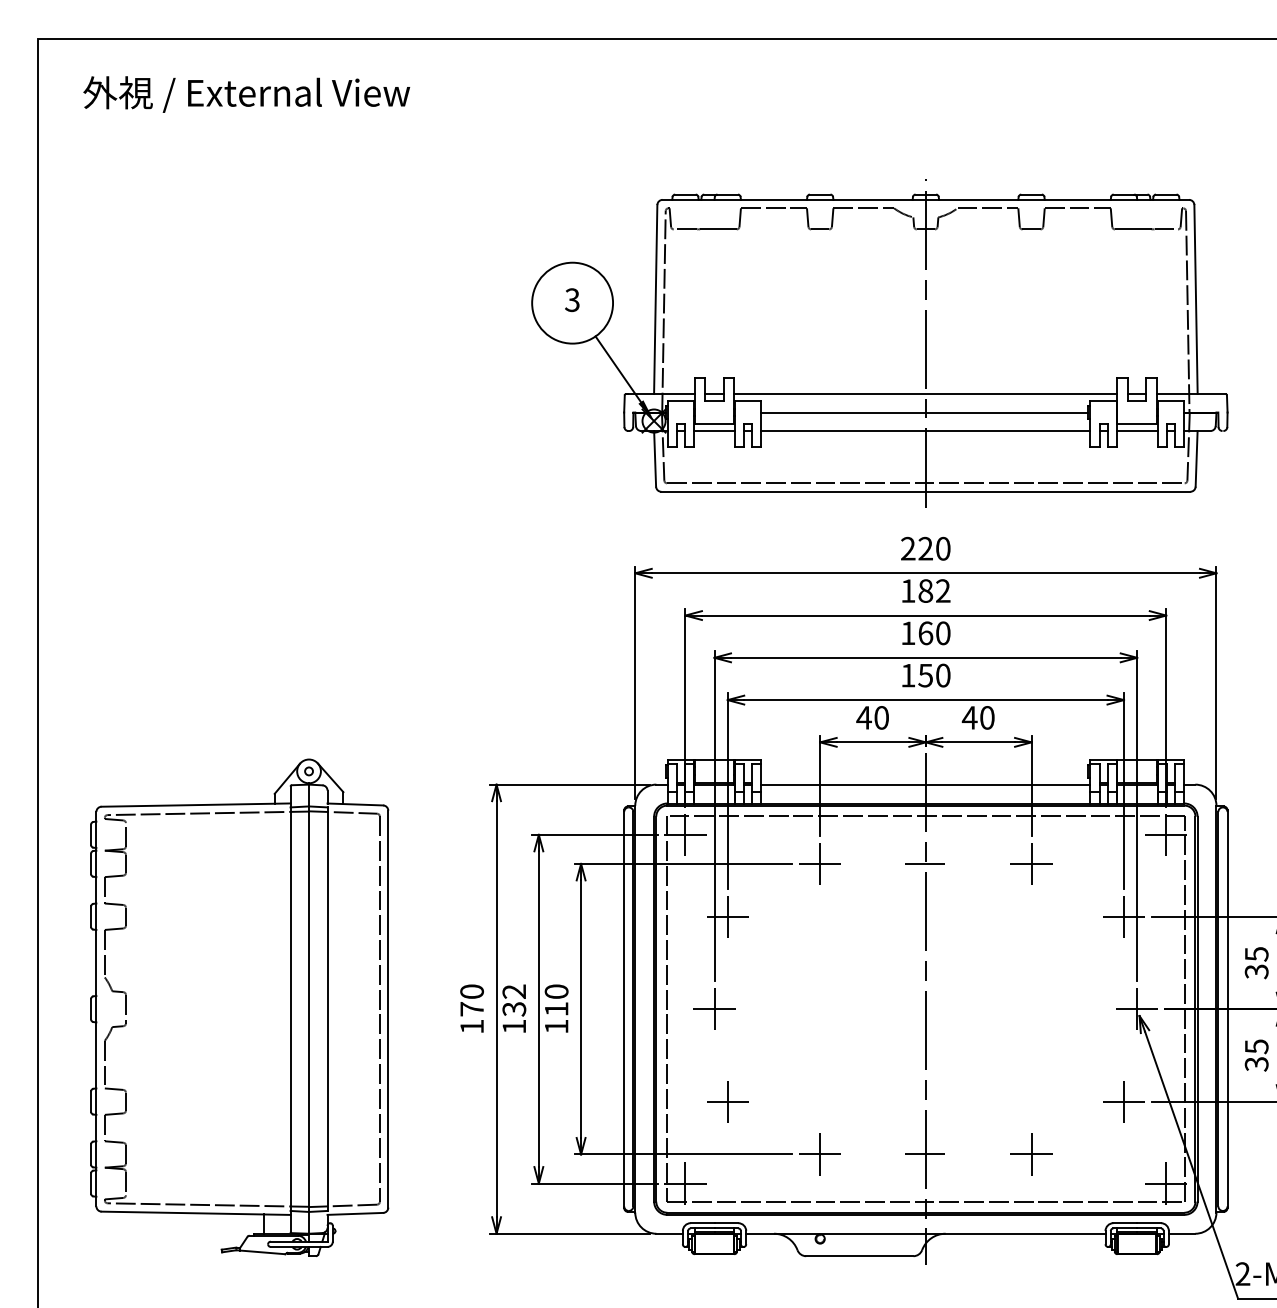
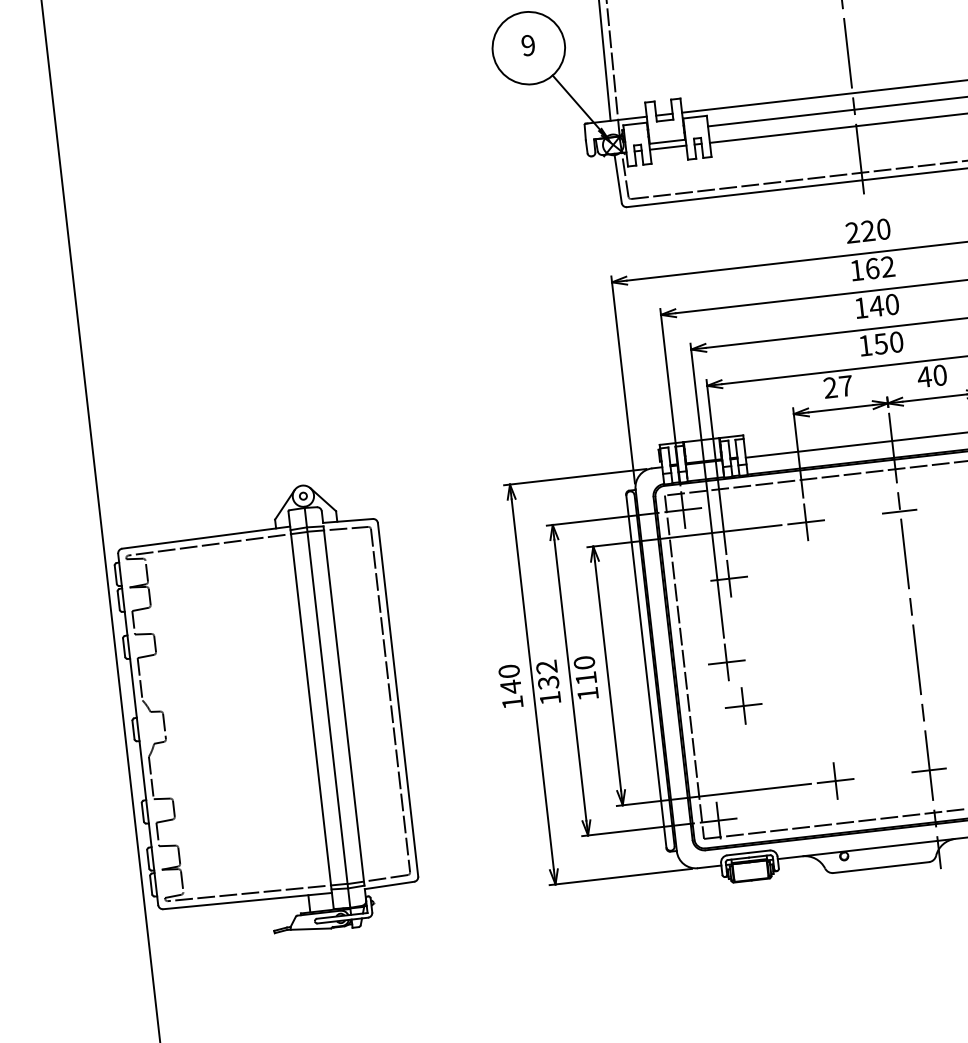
text: (572, 299) -> (528, 44), 3 -> 9
text: (925, 590) -> (872, 268), 182 -> 162
text: (925, 633) -> (876, 306), 160 -> 140
text: (872, 717) -> (837, 386), 40 -> 27
part: (239, 1007) -> (265, 713), moved
text: (471, 1009) -> (510, 687), 170 -> 140
part: (727, 1101) -> (743, 705), moved

